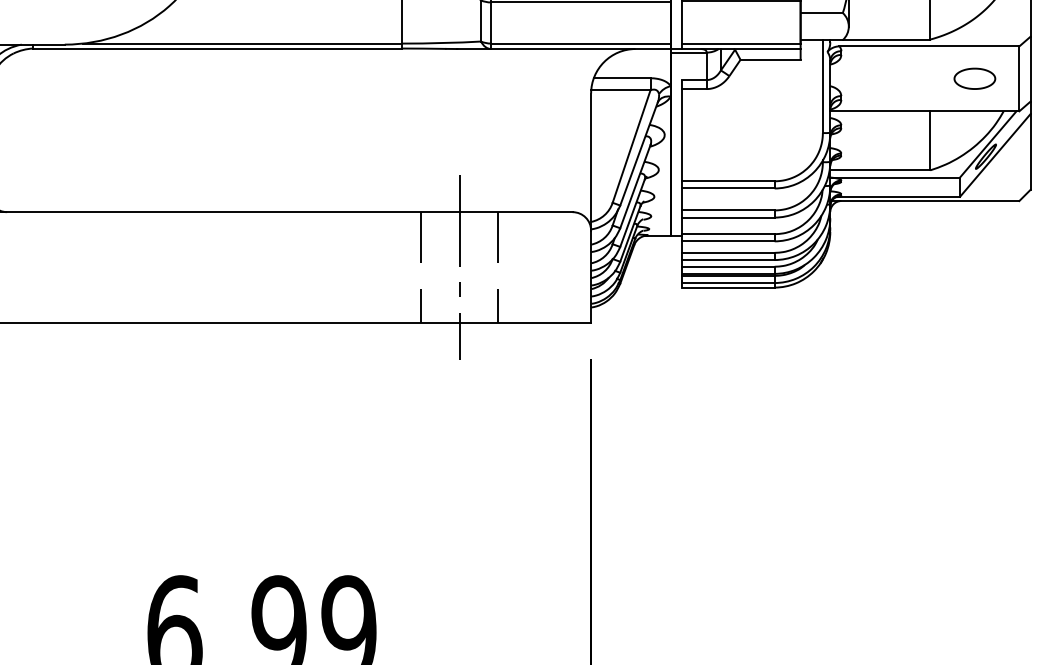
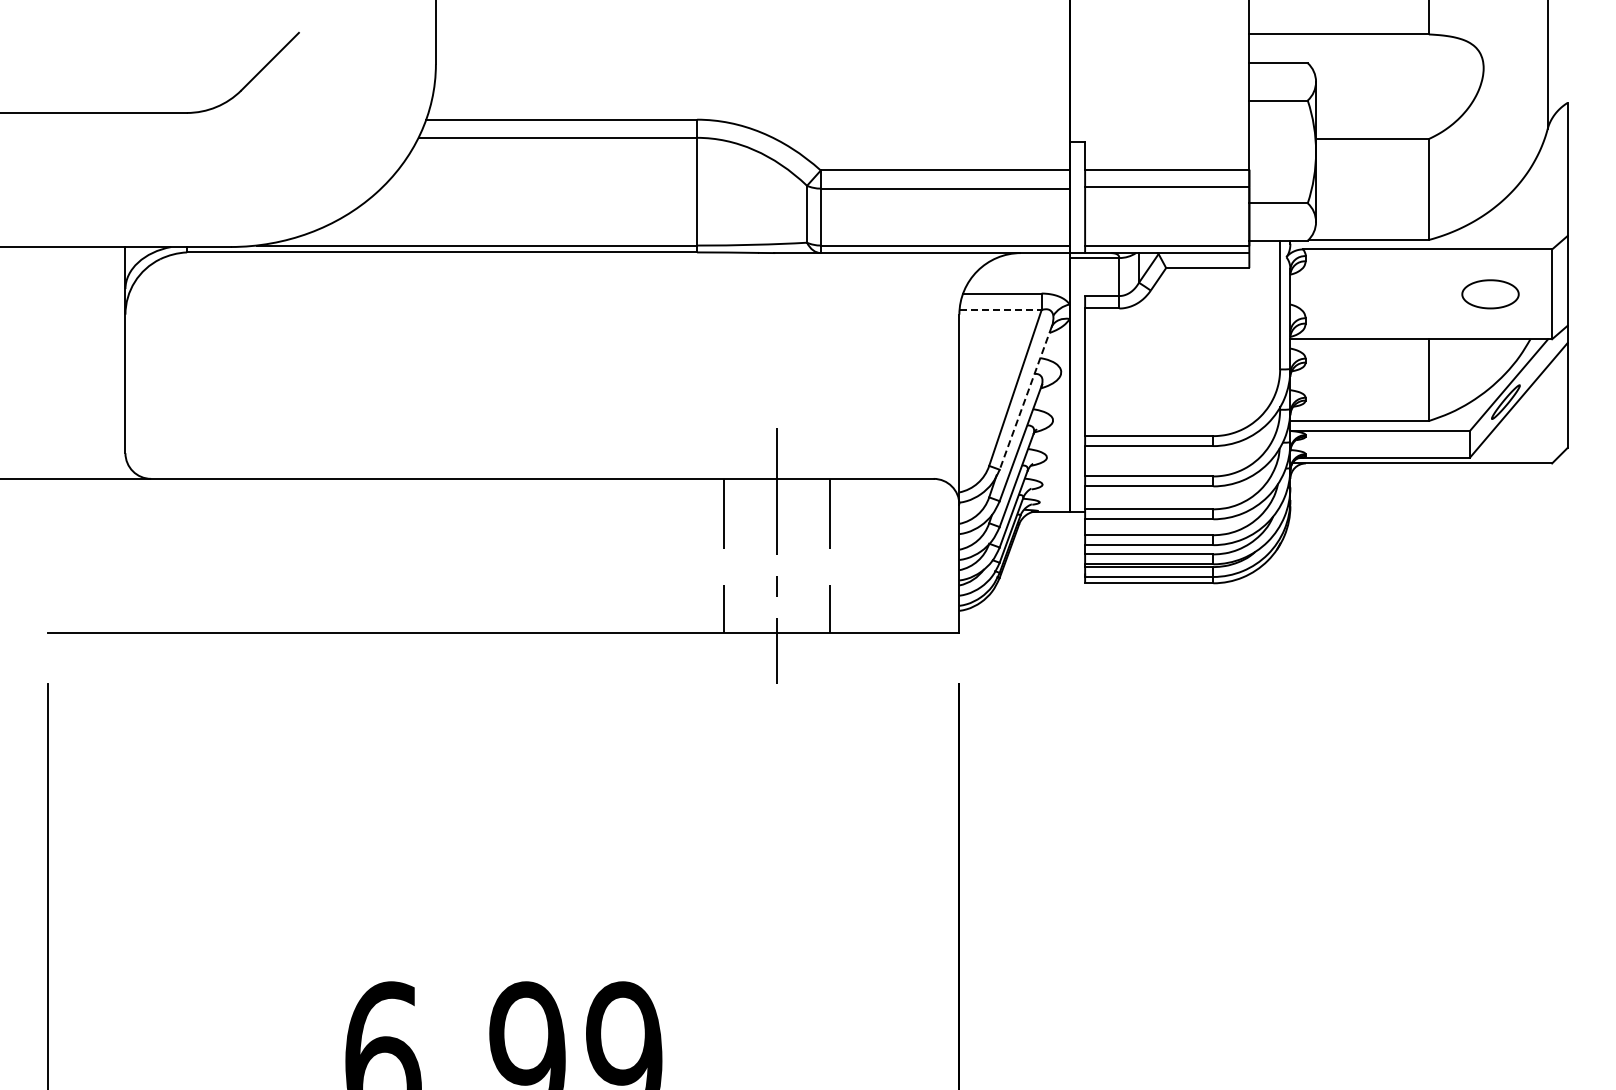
line: (621, 90) -> (1001, 310), solid -> dashed
line: (638, 154) -> (1025, 398), solid -> dashed

